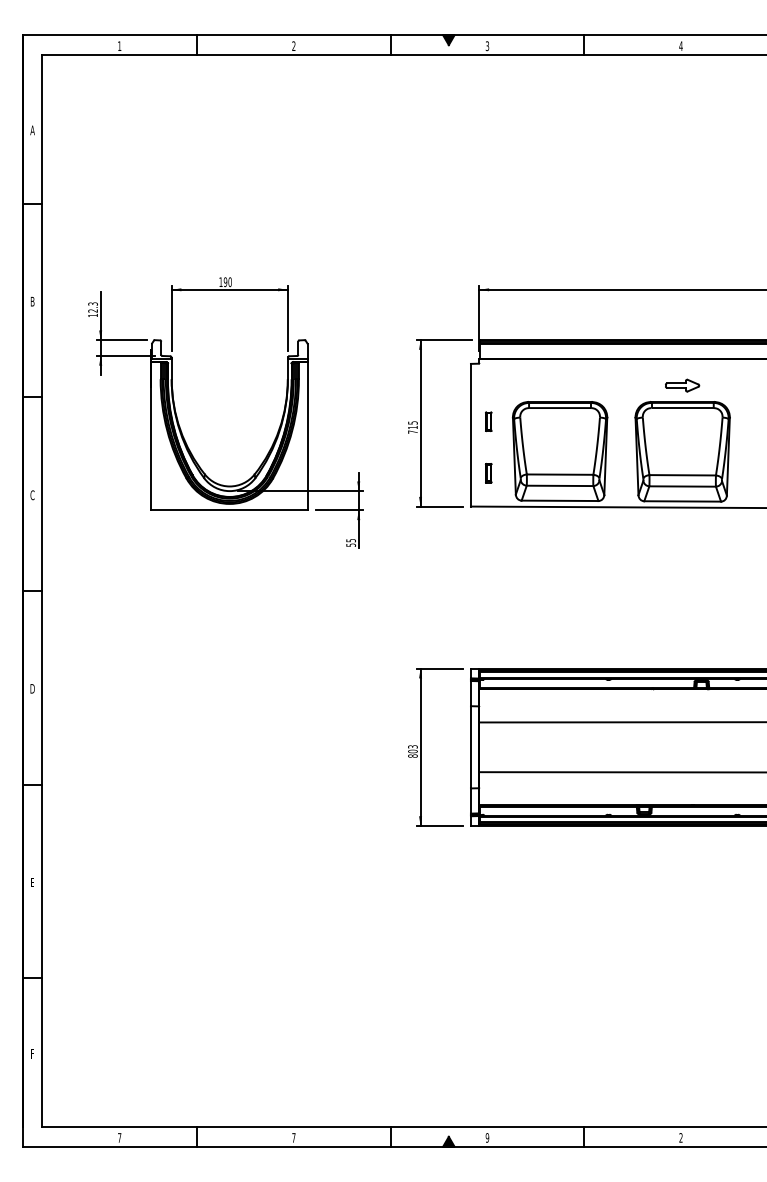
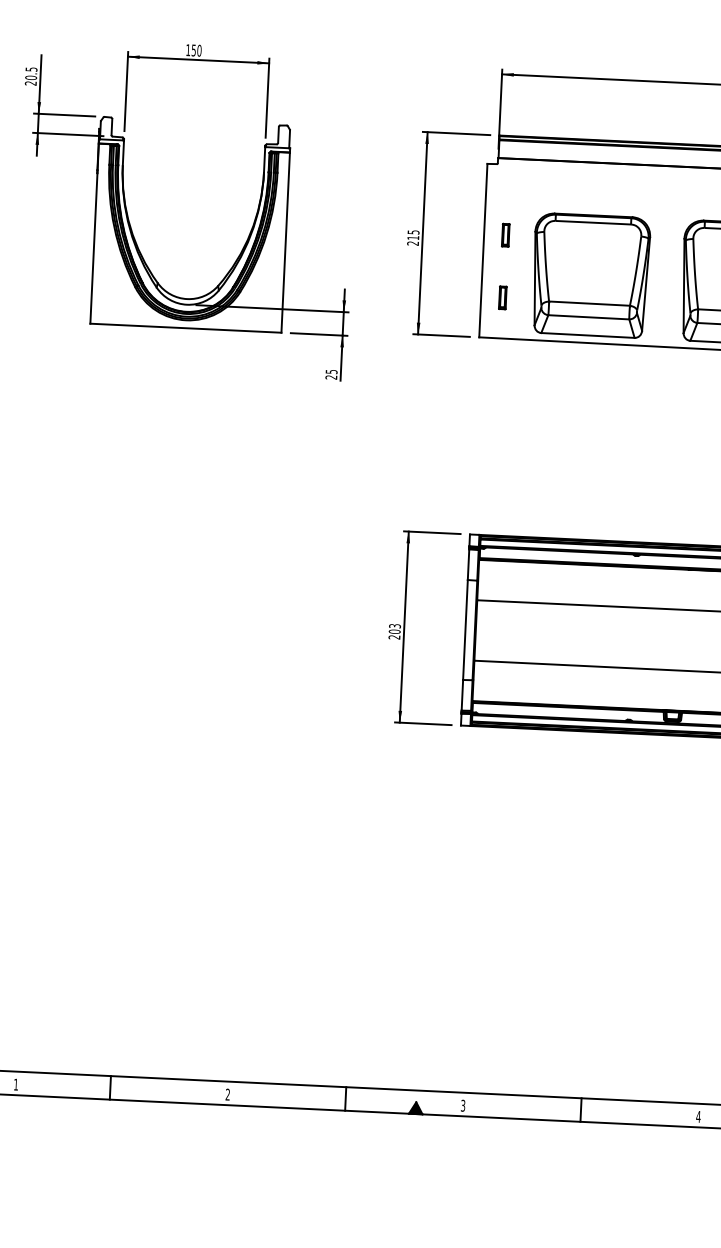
text: (225, 281) -> (193, 49), 190 -> 150
text: (92, 309) -> (30, 76), 12.3 -> 20.5
text: (412, 431) -> (412, 242), 715 -> 215
text: (351, 544) -> (331, 376), 55 -> 25
text: (412, 755) -> (393, 636), 803 -> 203
text: (119, 1137) -> (15, 1084), 7 -> 1
text: (293, 1137) -> (227, 1094), 7 -> 2
text: (487, 1137) -> (463, 1105), 9 -> 3
text: (680, 1137) -> (697, 1116), 2 -> 4

